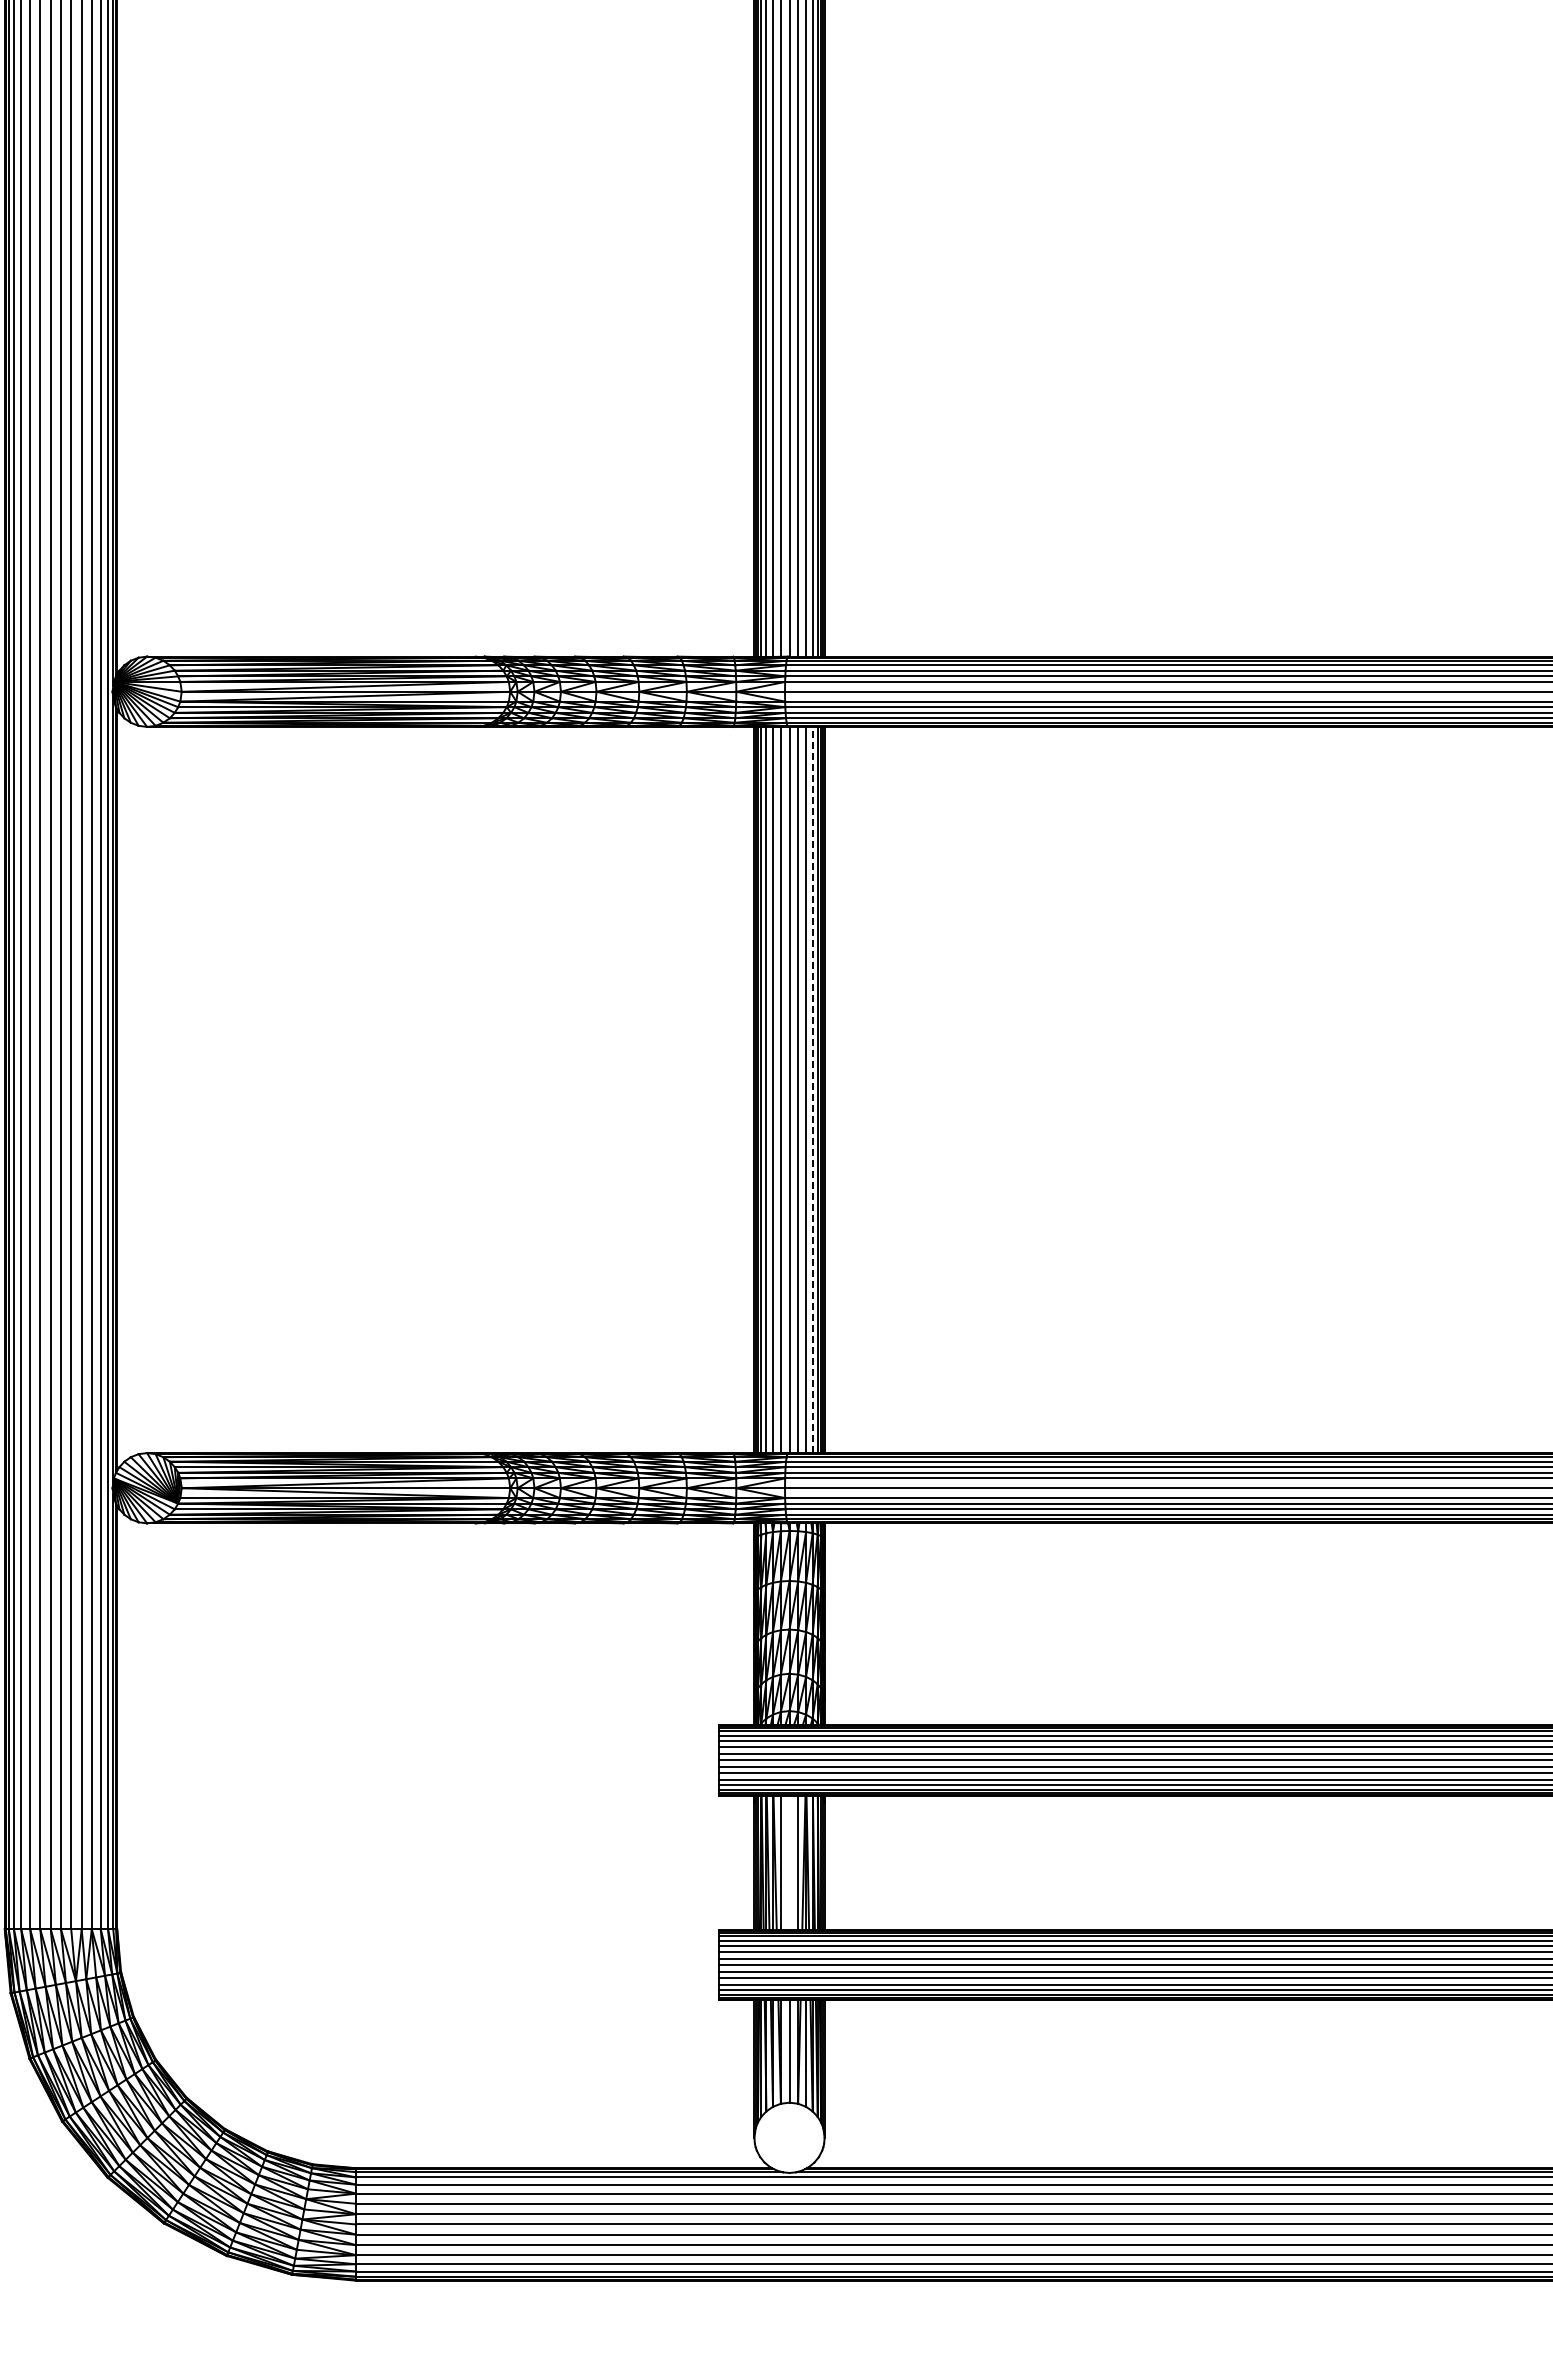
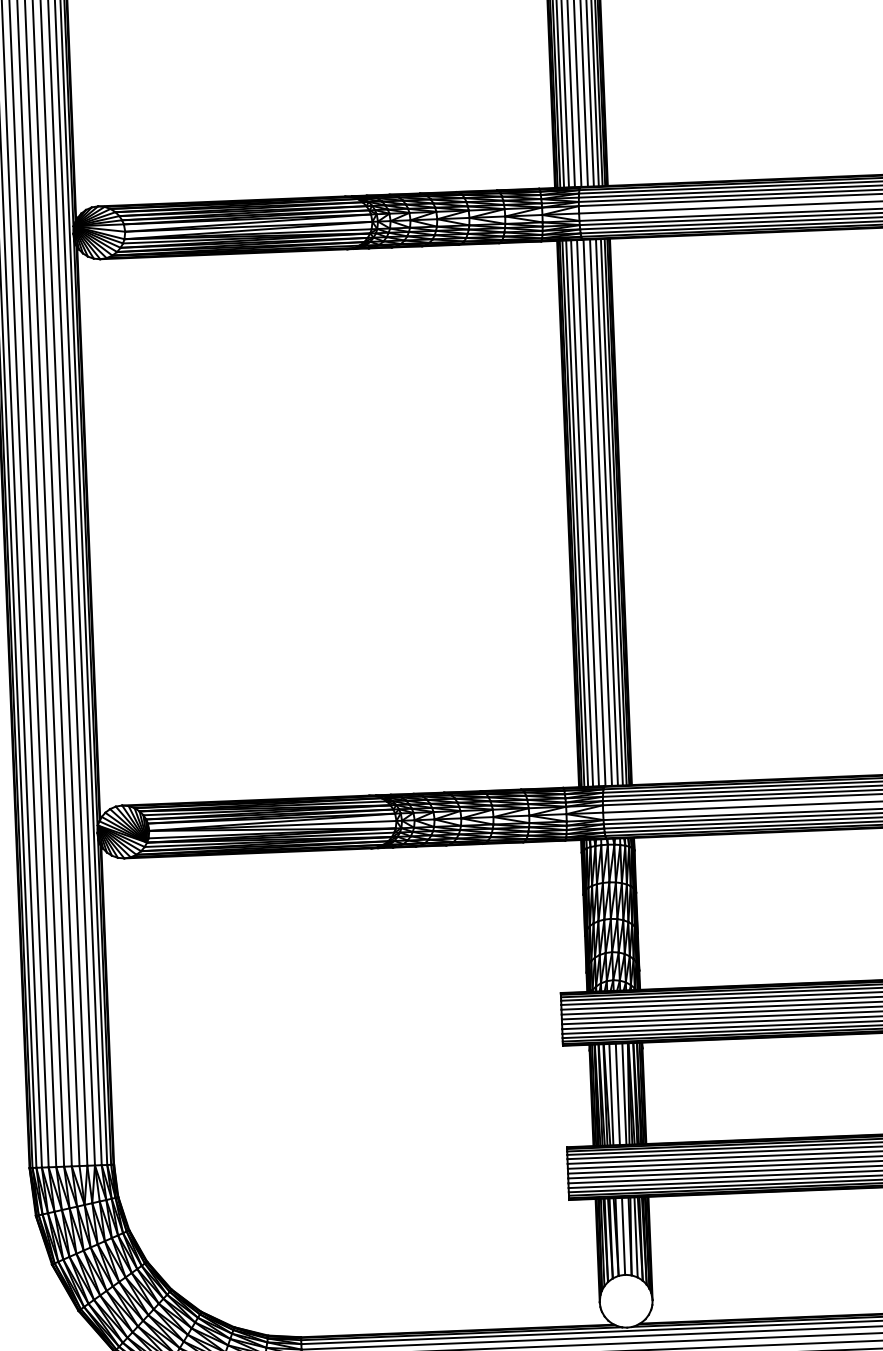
line: (812, 1089) -> (611, 511), dashed -> solid
line: (789, 1862) -> (617, 1094), added

